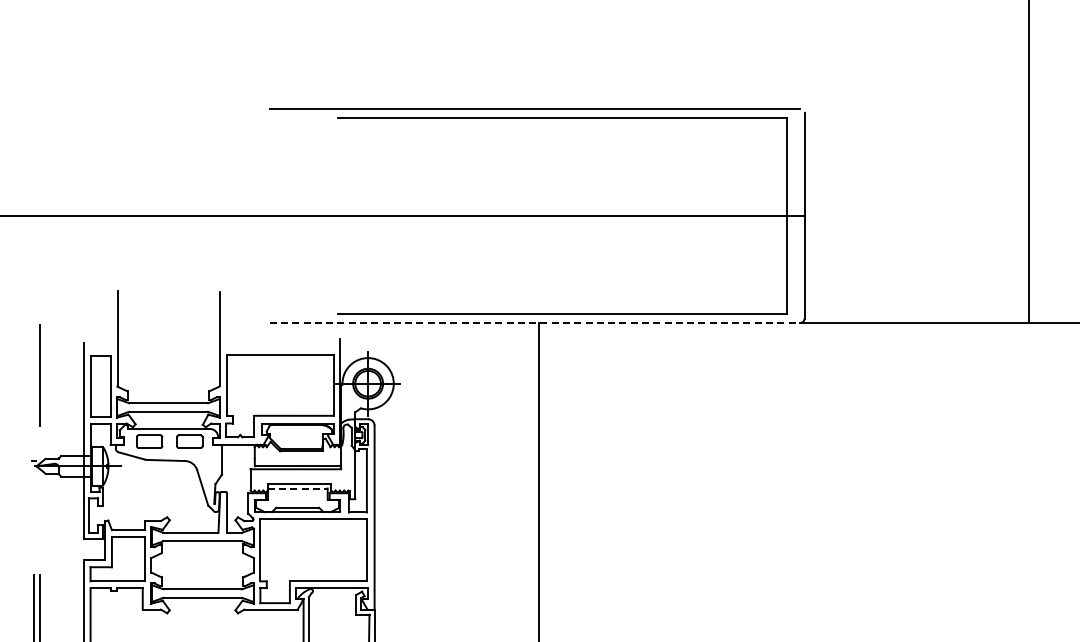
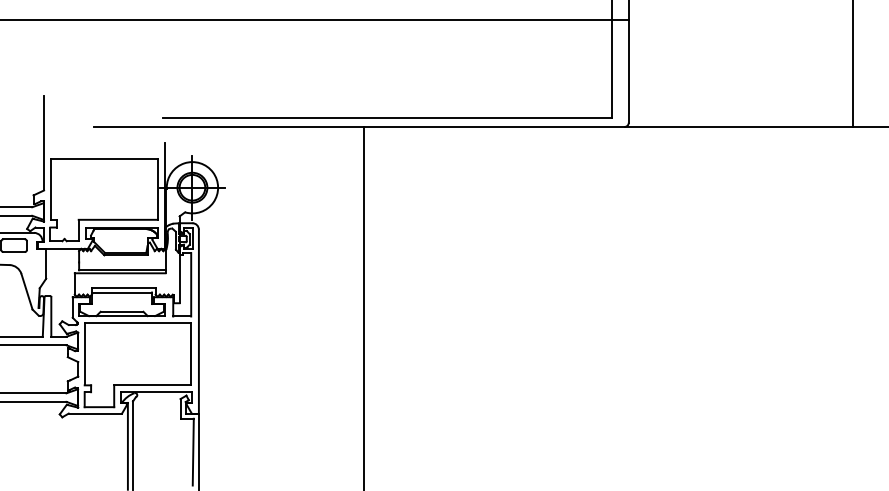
line: (535, 322) -> (359, 126), dashed -> solid
line: (297, 488) -> (121, 292), dashed -> solid

